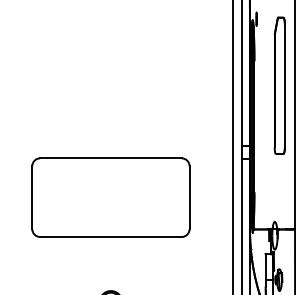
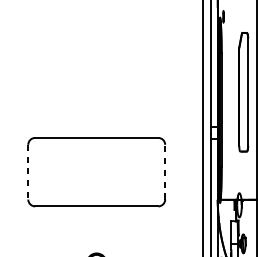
part: (279, 85) -> (243, 91), moved
line: (189, 197) -> (165, 172), solid -> dashed
line: (32, 198) -> (28, 172), solid -> dashed

